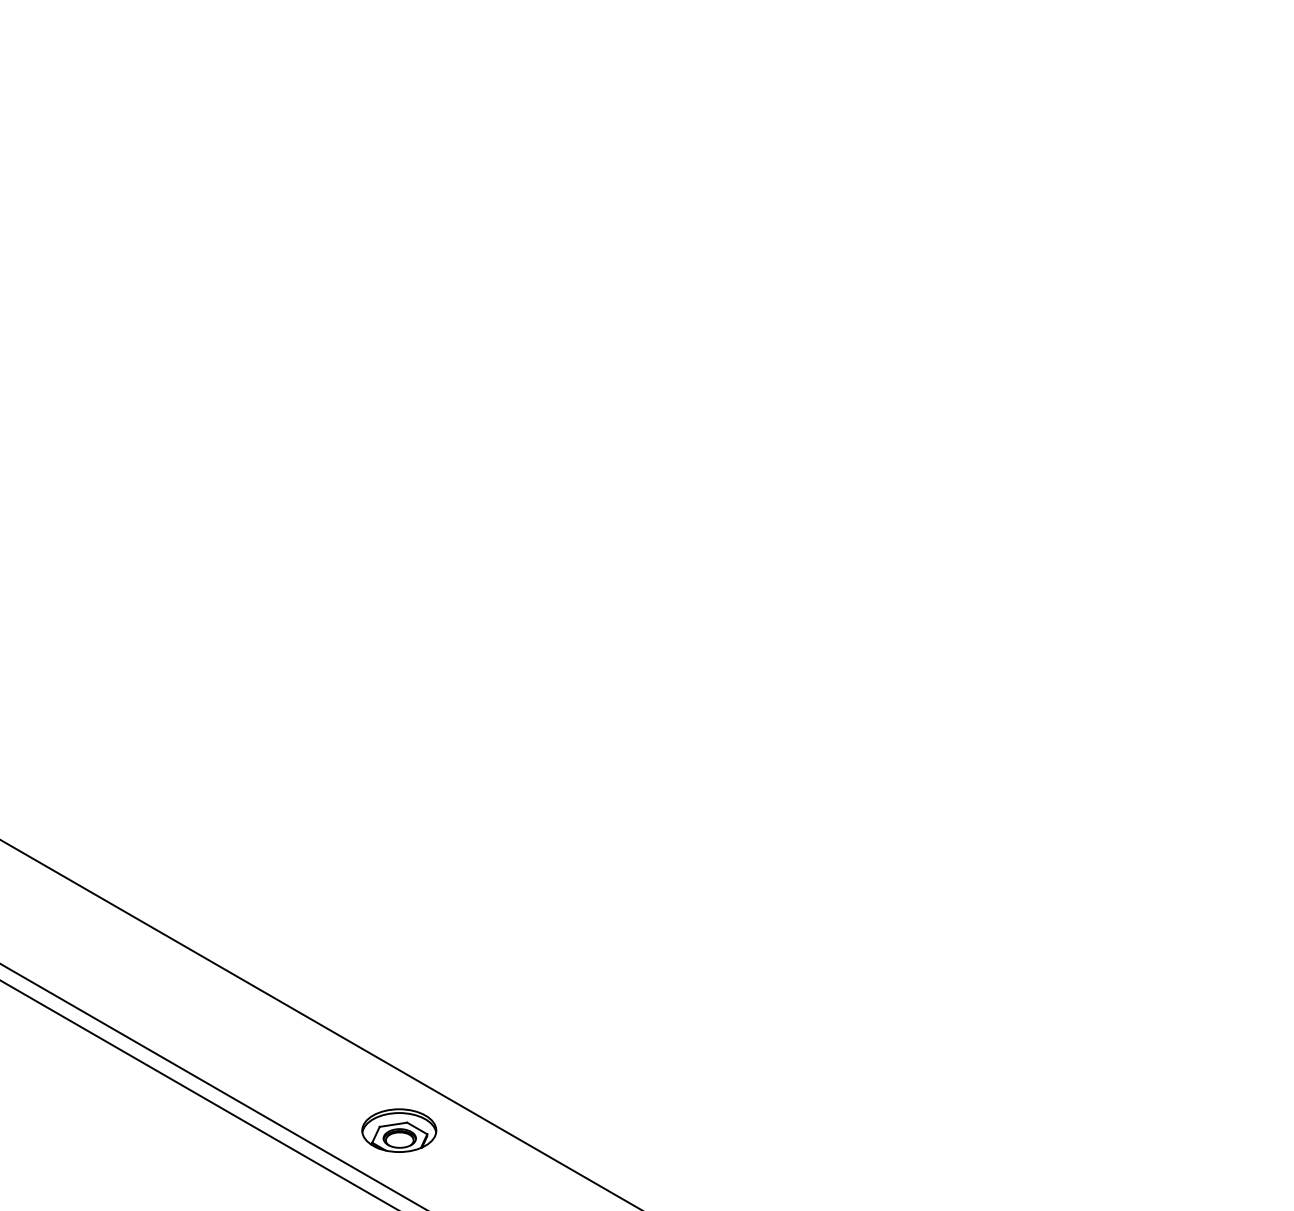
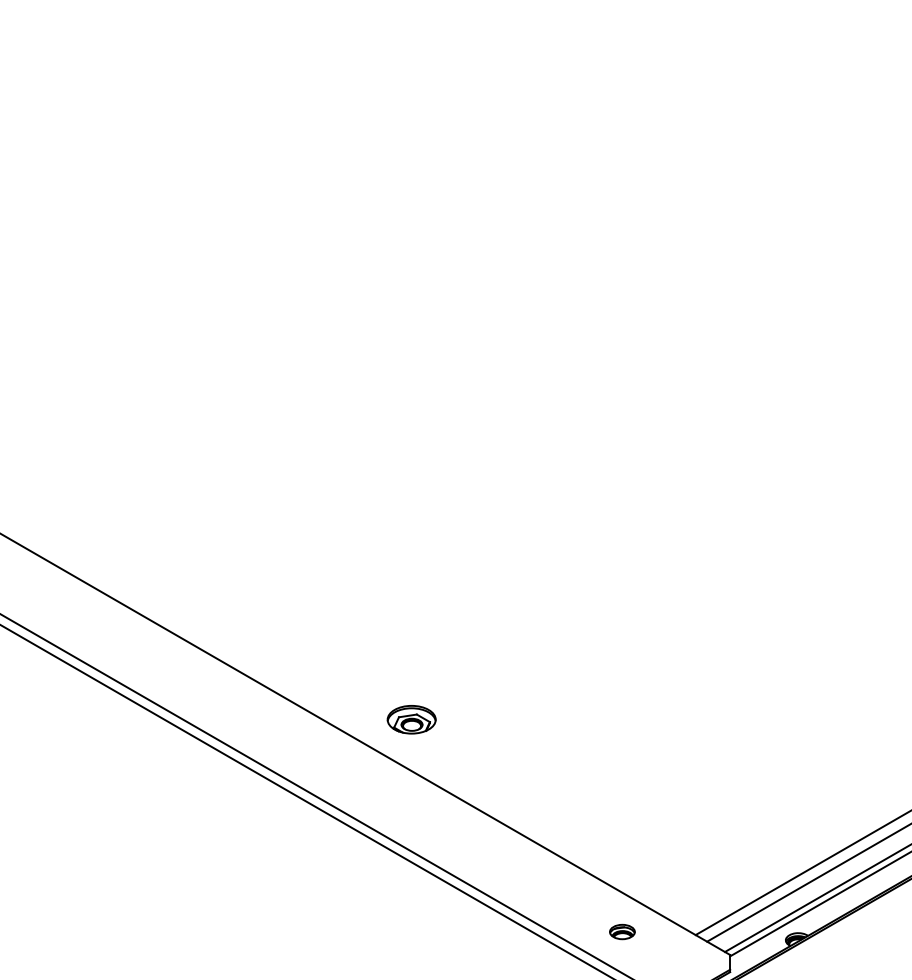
part: (398, 1130) -> (411, 719), moved

